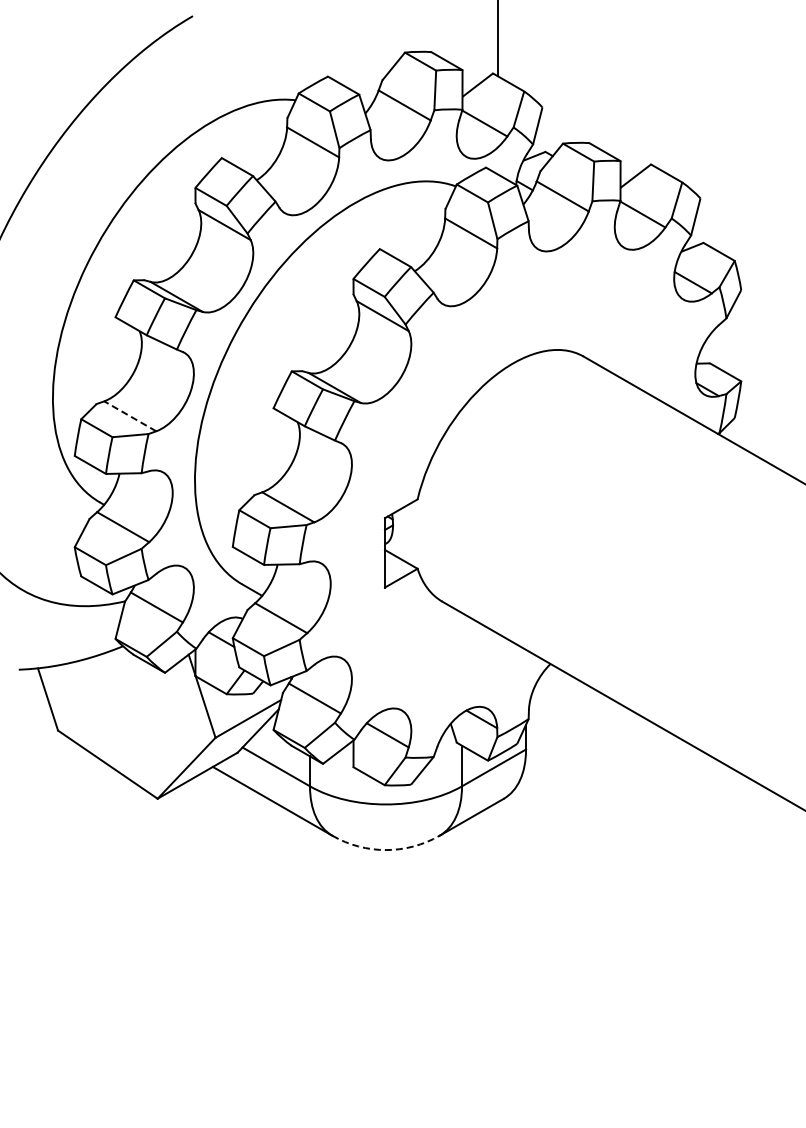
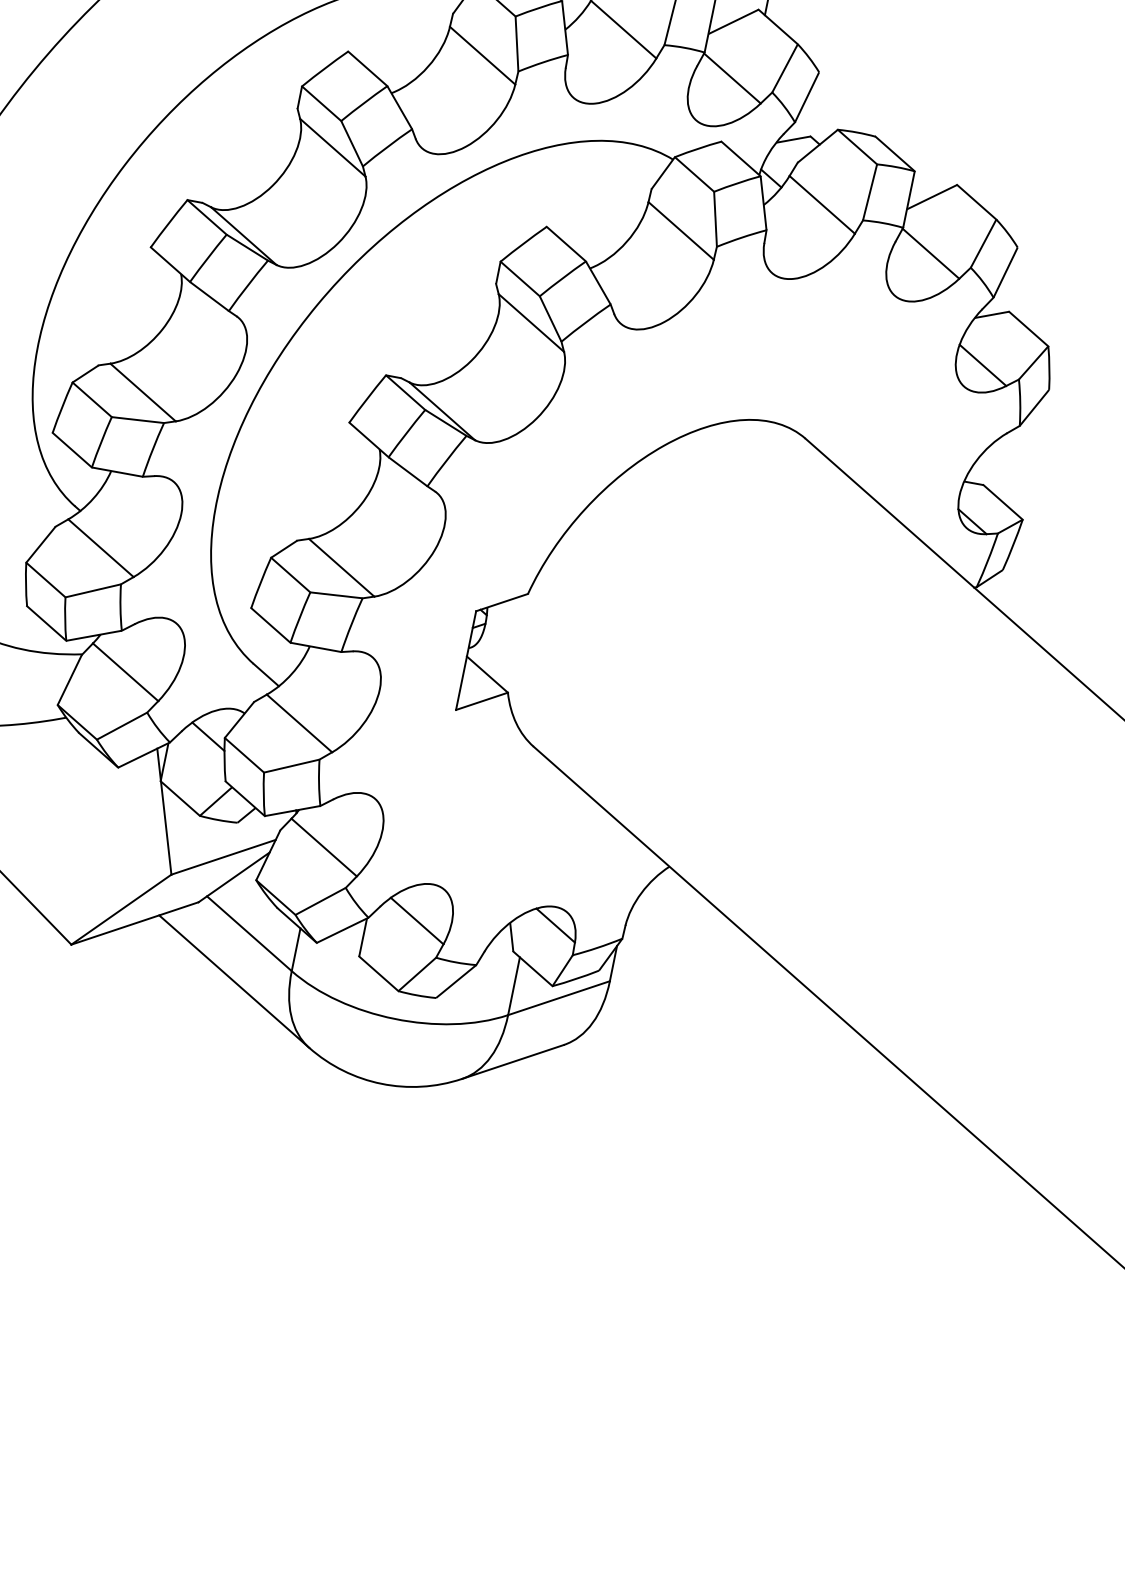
line: (129, 416) -> (141, 392), dashed -> solid
arc: (386, 850) -> (382, 1084), dashed -> solid

